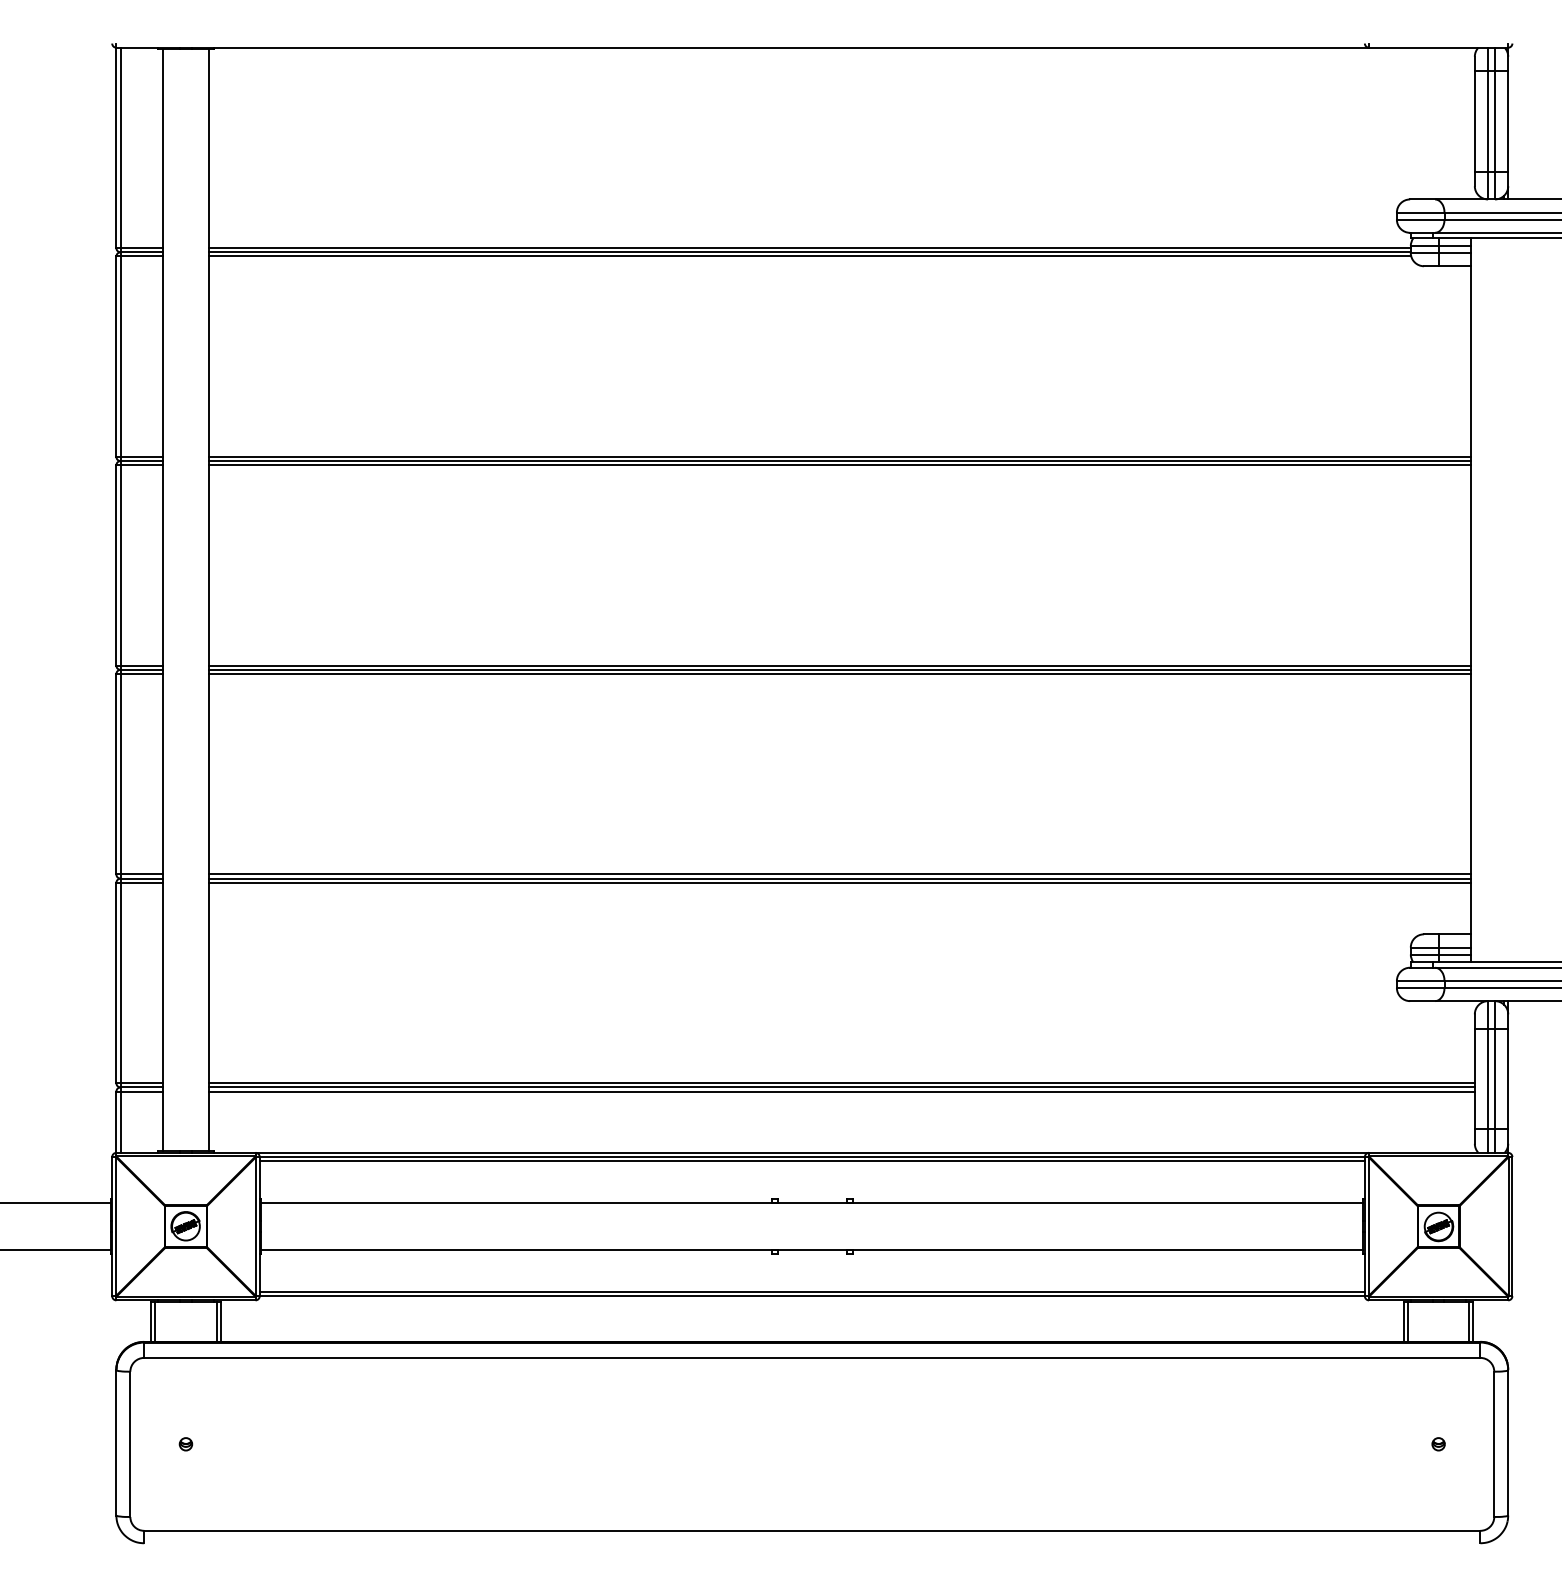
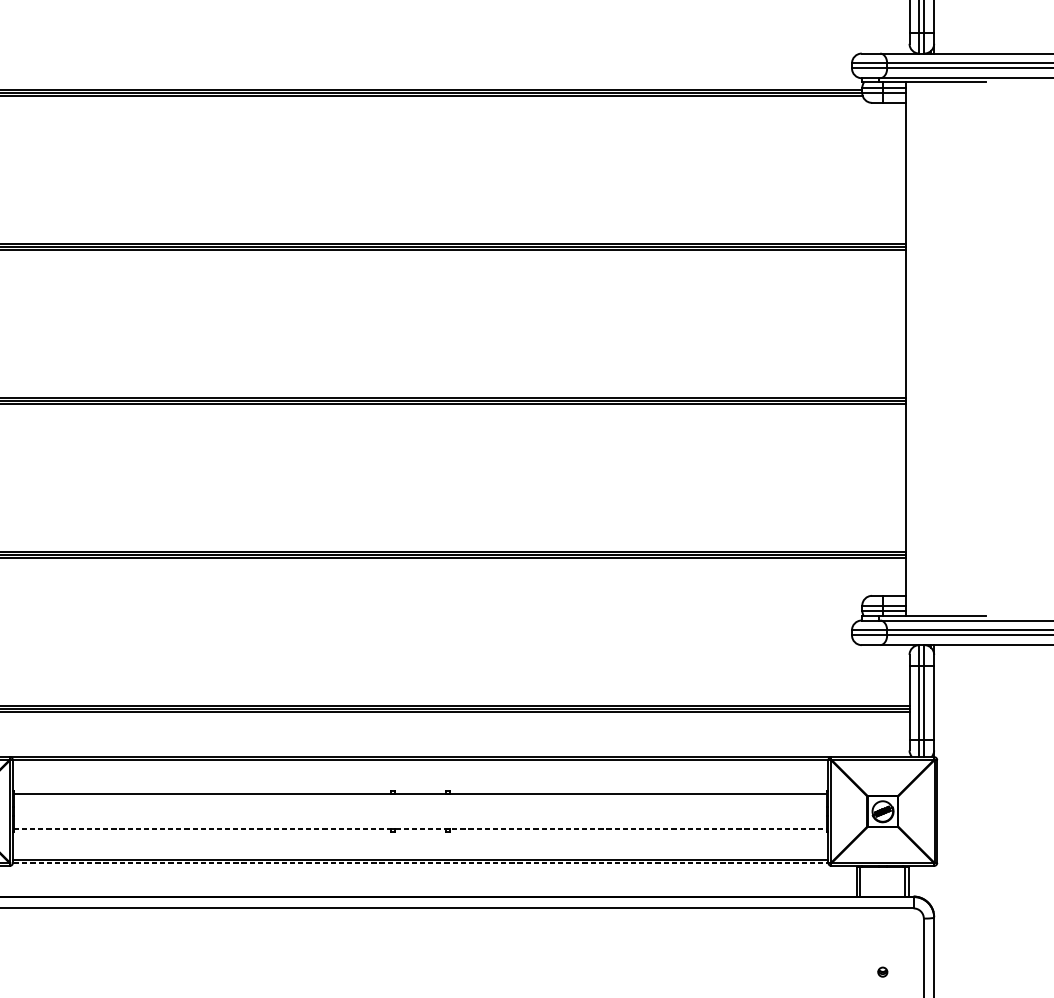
line: (811, 1161) -> (420, 763), removed
line: (812, 1250) -> (420, 829), solid -> dashed
line: (811, 1296) -> (420, 863), solid -> dashed

